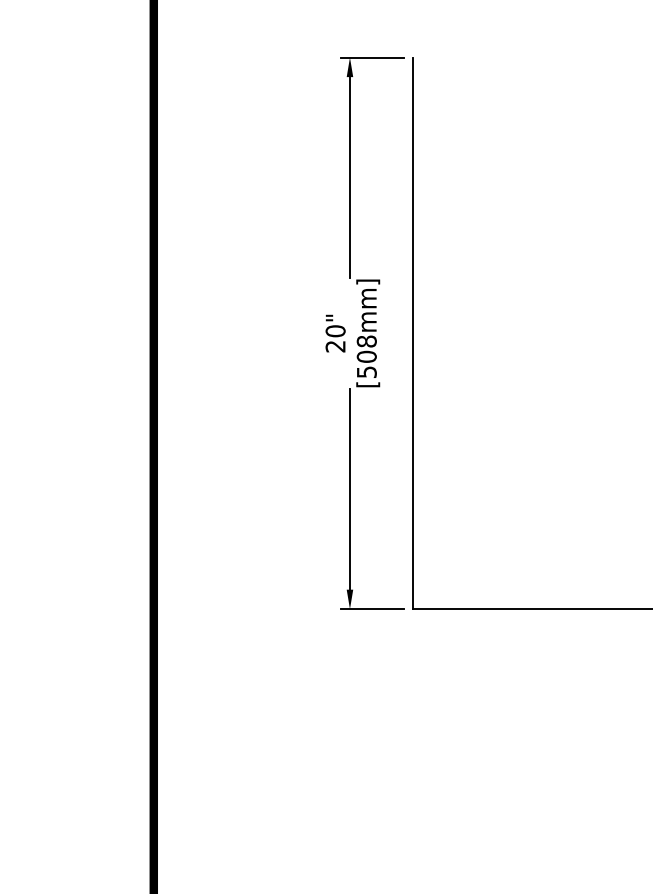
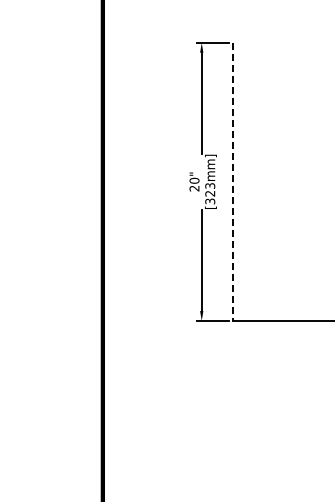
line: (412, 334) -> (233, 182), solid -> dashed
text: (367, 356) -> (210, 193), [508mm] -> [323mm]

